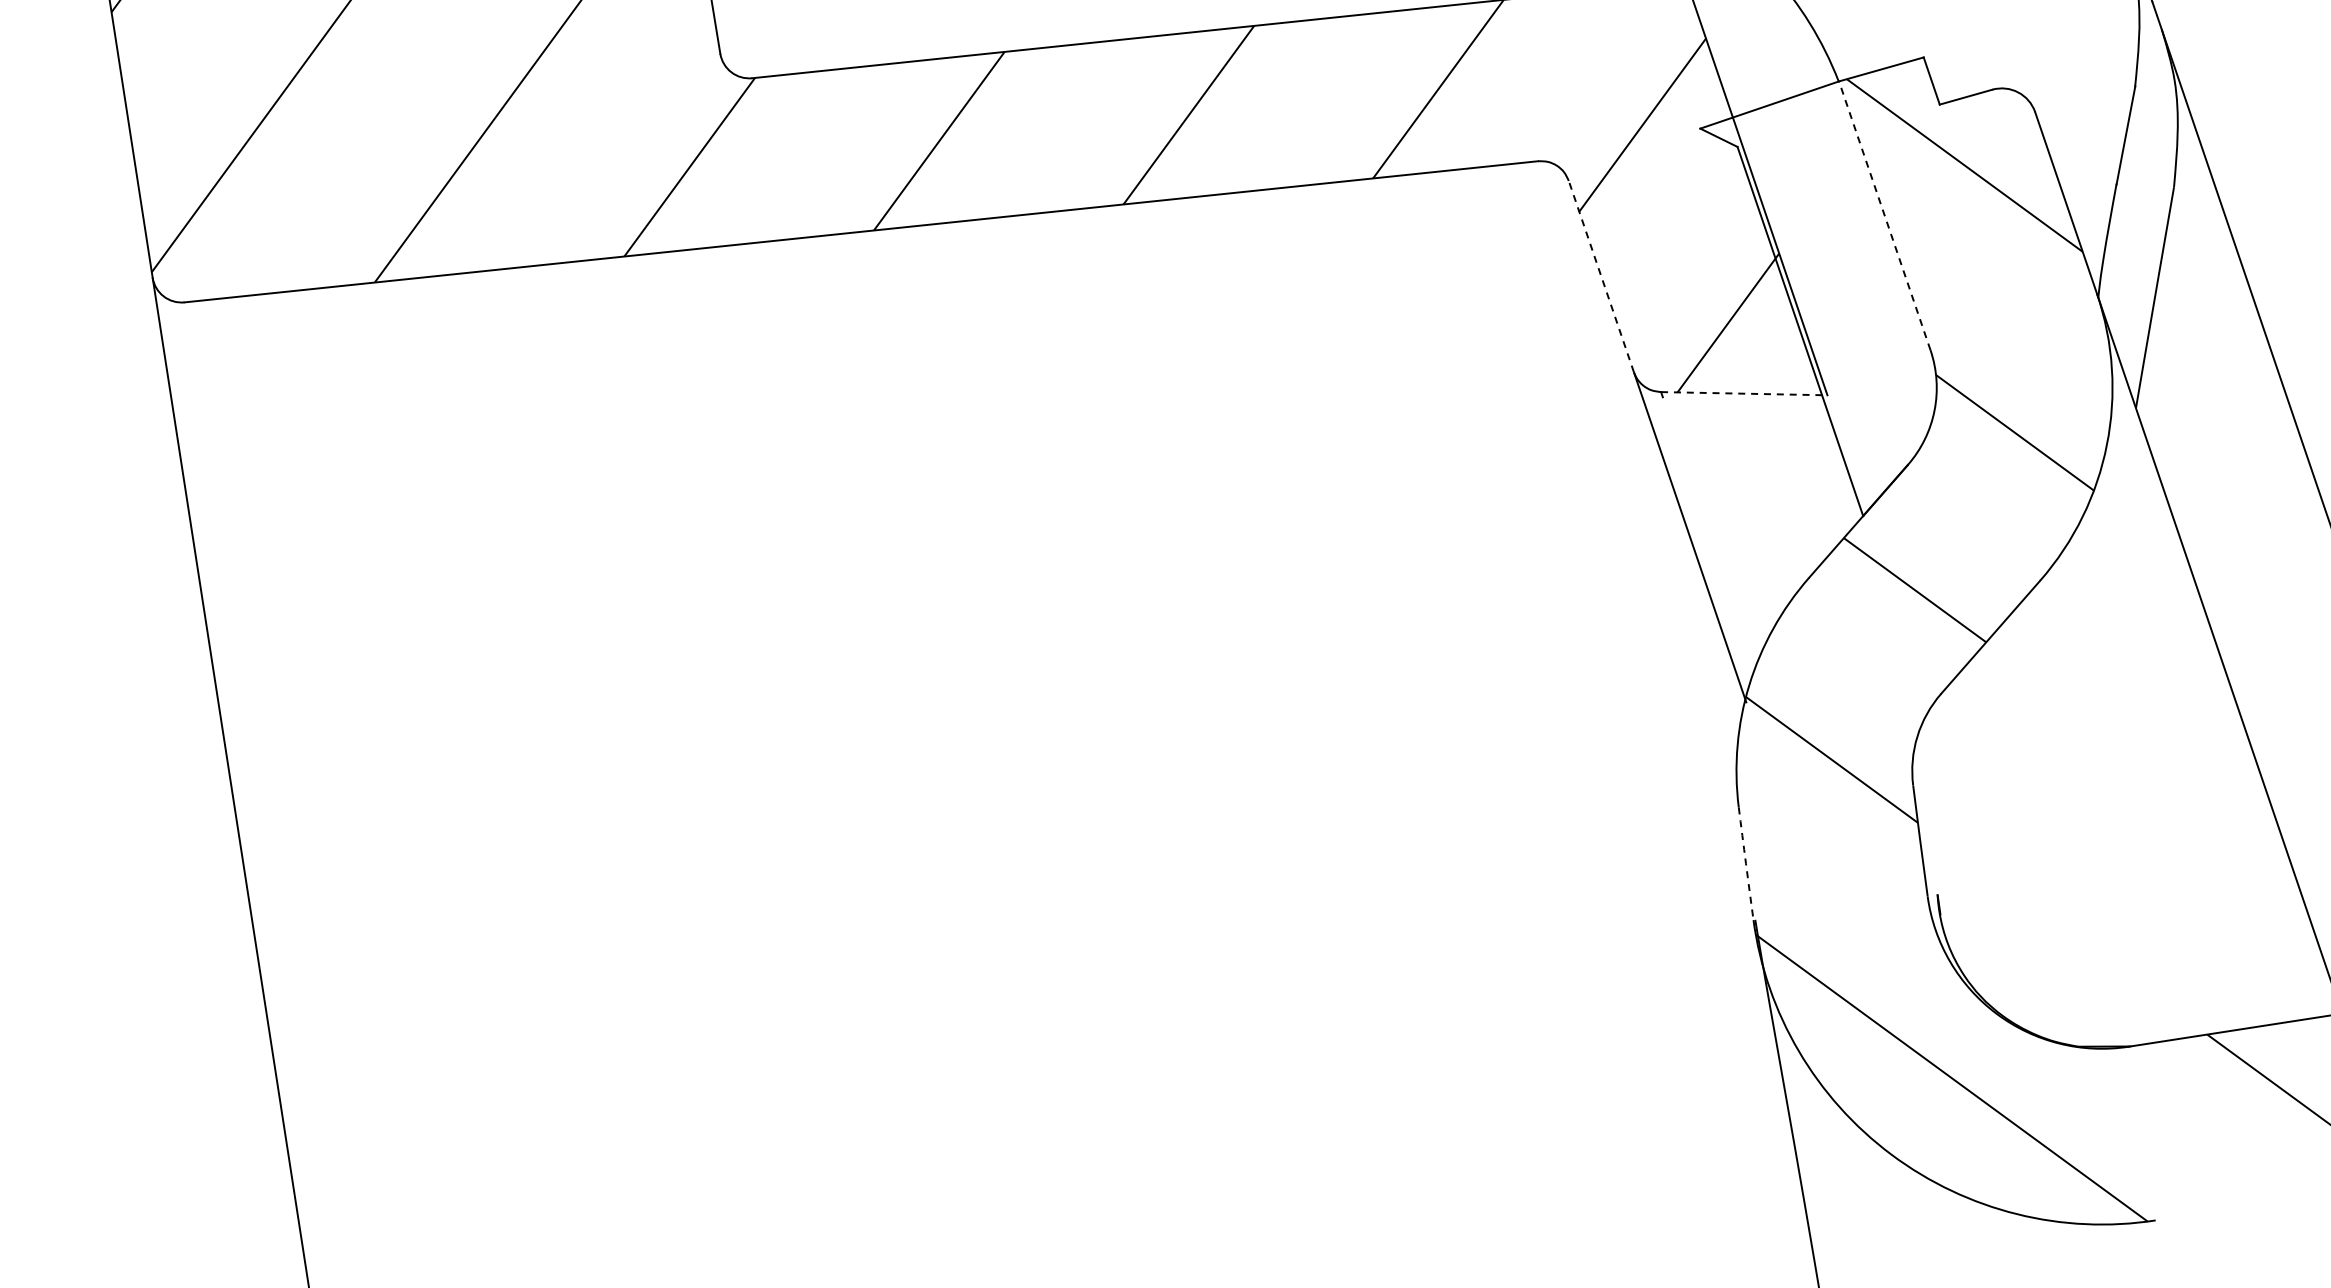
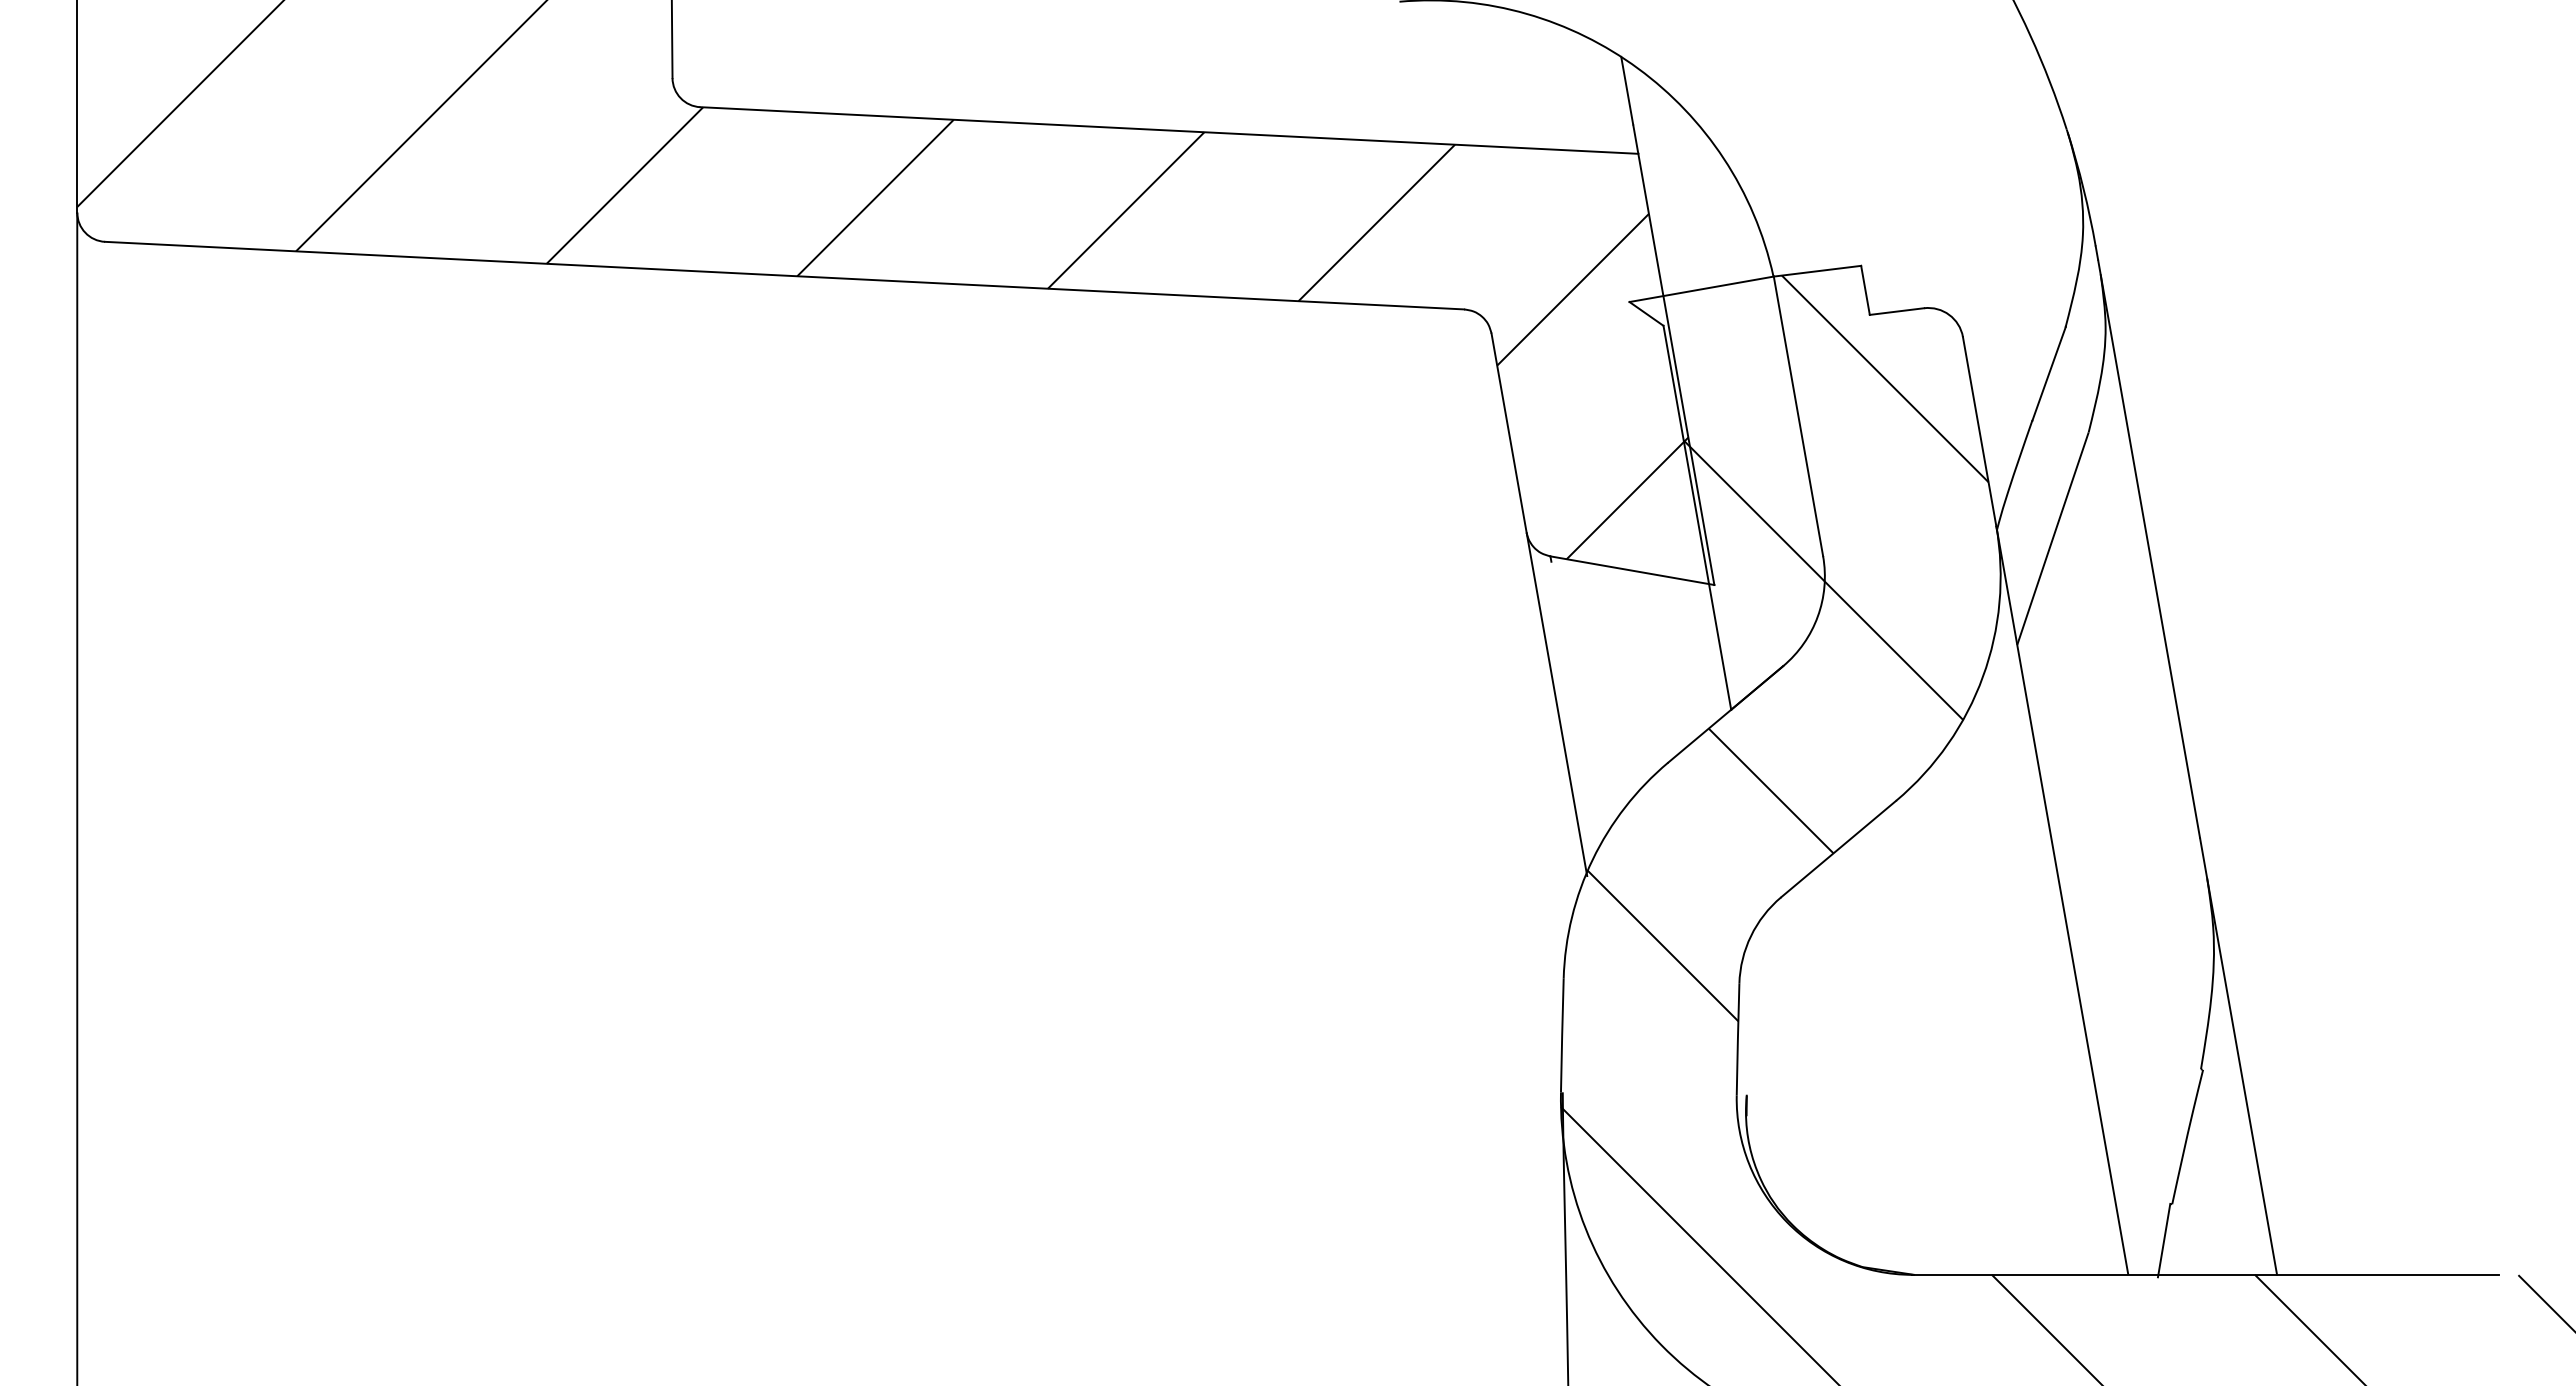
line: (1884, 215) -> (1798, 416), dashed -> solid
line: (1601, 275) -> (1509, 432), dashed -> solid
hatch: (1854, 315) -> (1753, 510), added
line: (1744, 393) -> (1632, 570), dashed -> solid
arc: (1746, 863) -> (1562, 1035), dashed -> solid

